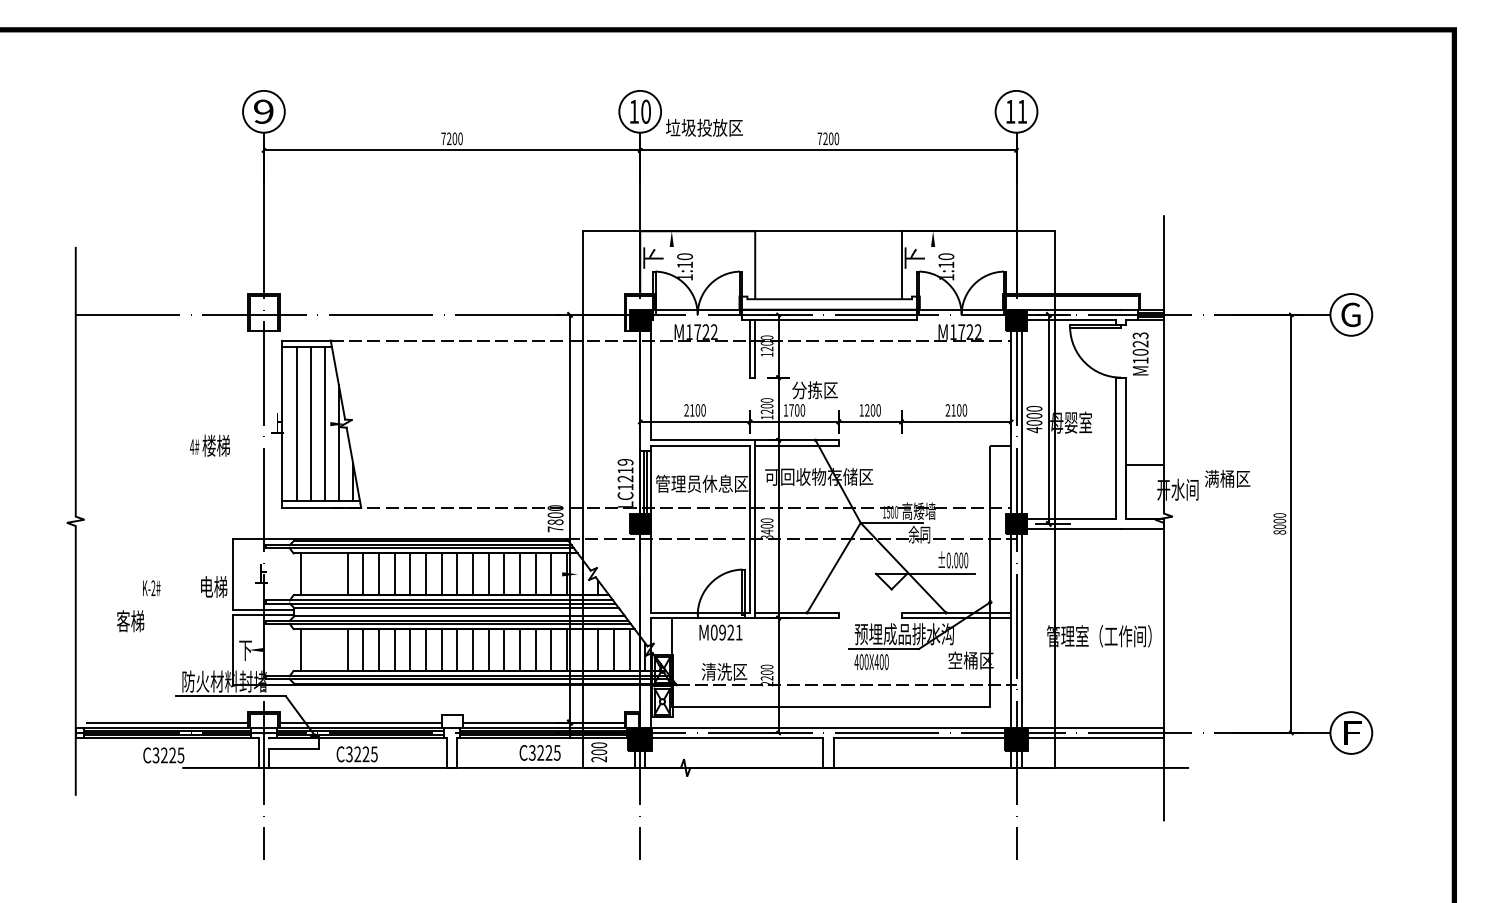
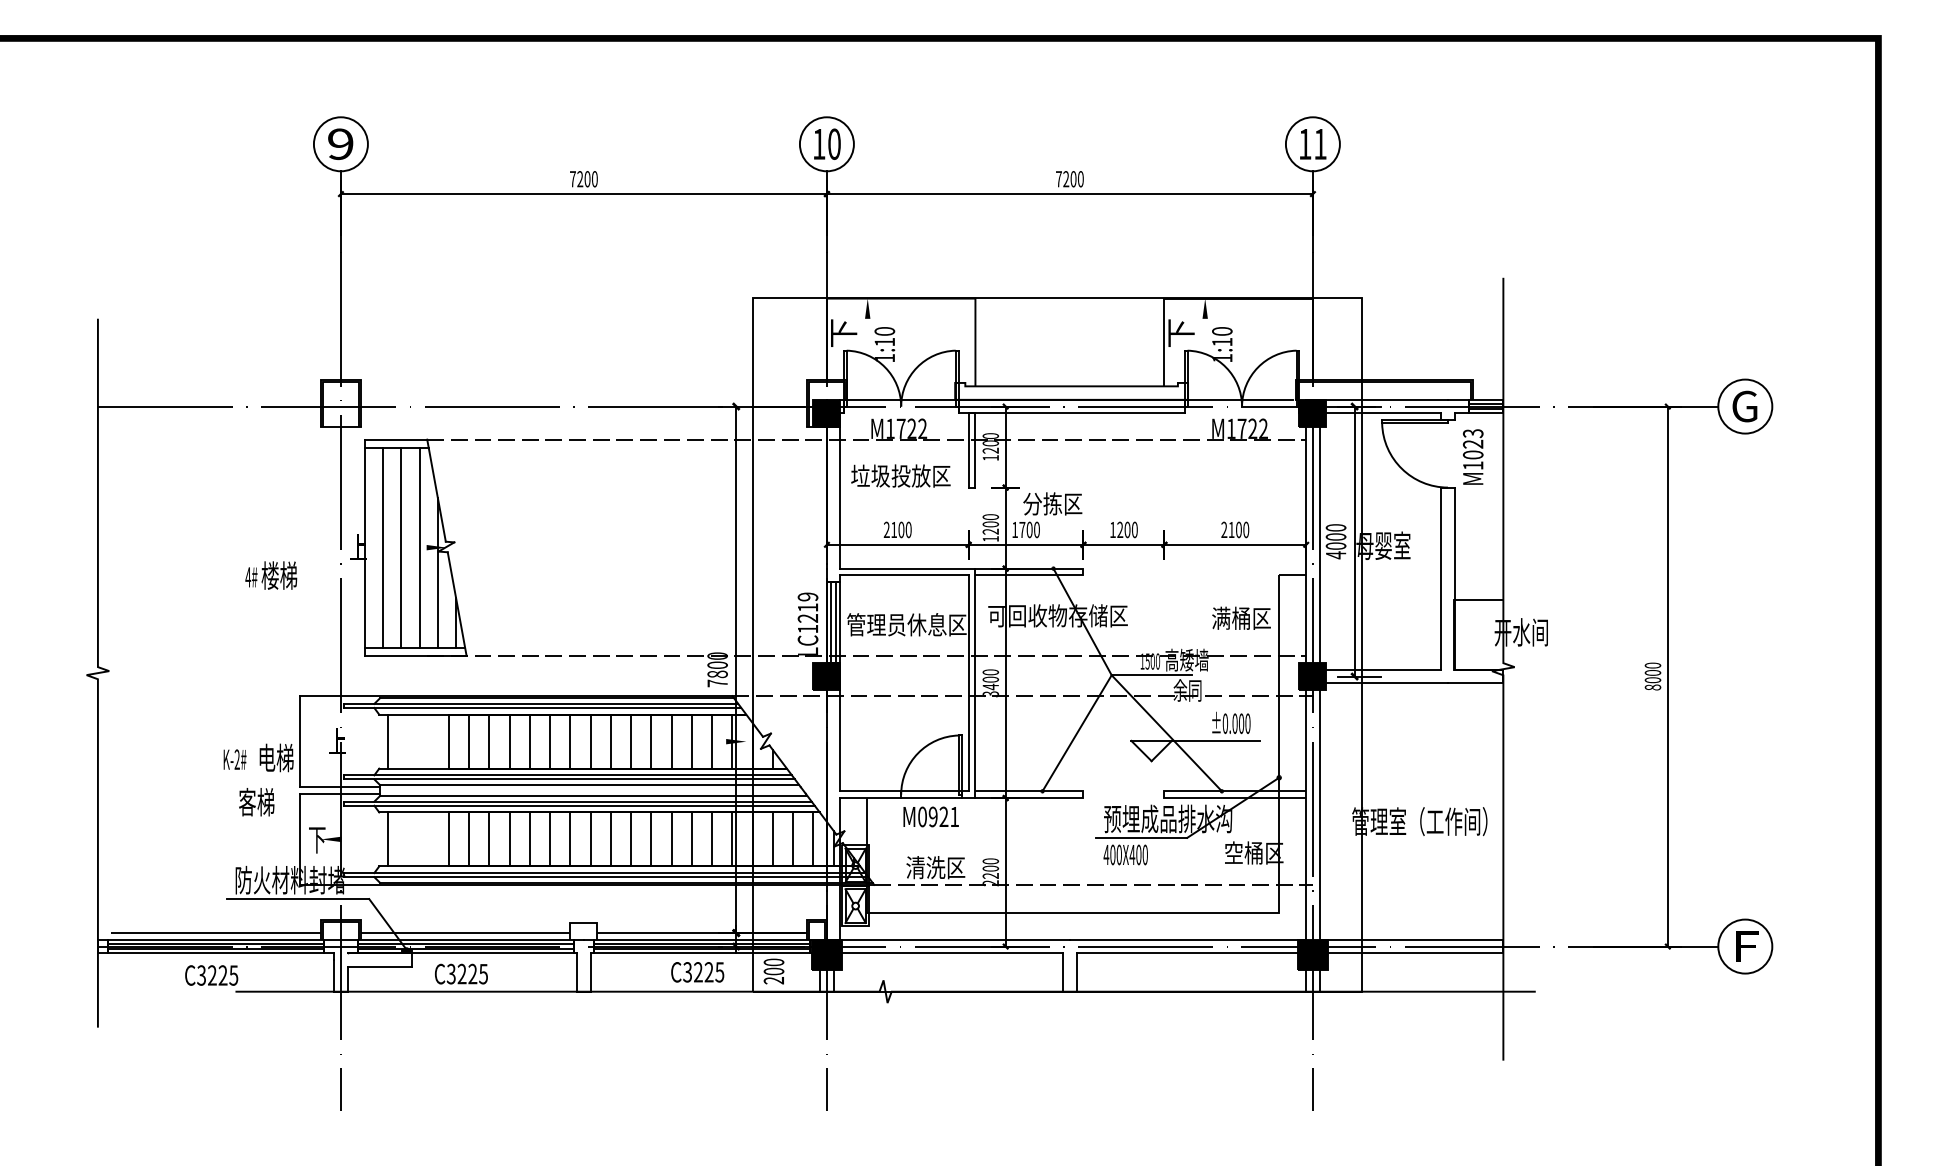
text: (704, 127) -> (900, 475), moved
text: (1227, 478) -> (1241, 617), moved
text: (151, 588) -> (234, 759), moved
text: (130, 621) -> (256, 802), moved

